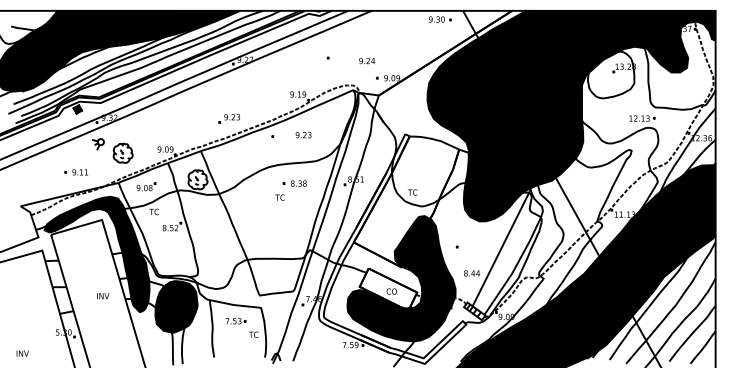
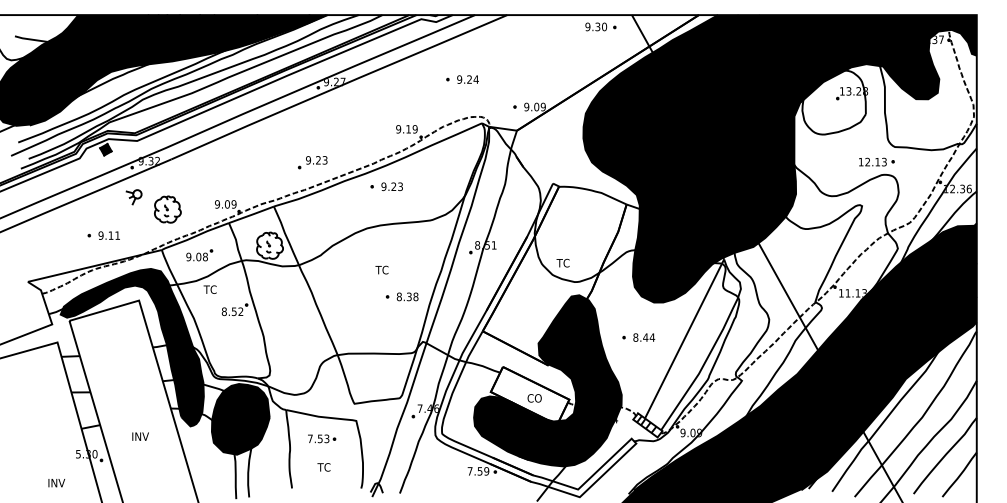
text: (366, 60) -> (467, 79), moved
text: (303, 134) -> (391, 186), moved
part: (295, 183) -> (402, 296), moved
text: (472, 273) -> (644, 337), moved
text: (103, 296) -> (140, 436), moved
text: (253, 334) -> (323, 467), moved
text: (22, 353) -> (56, 483), moved

